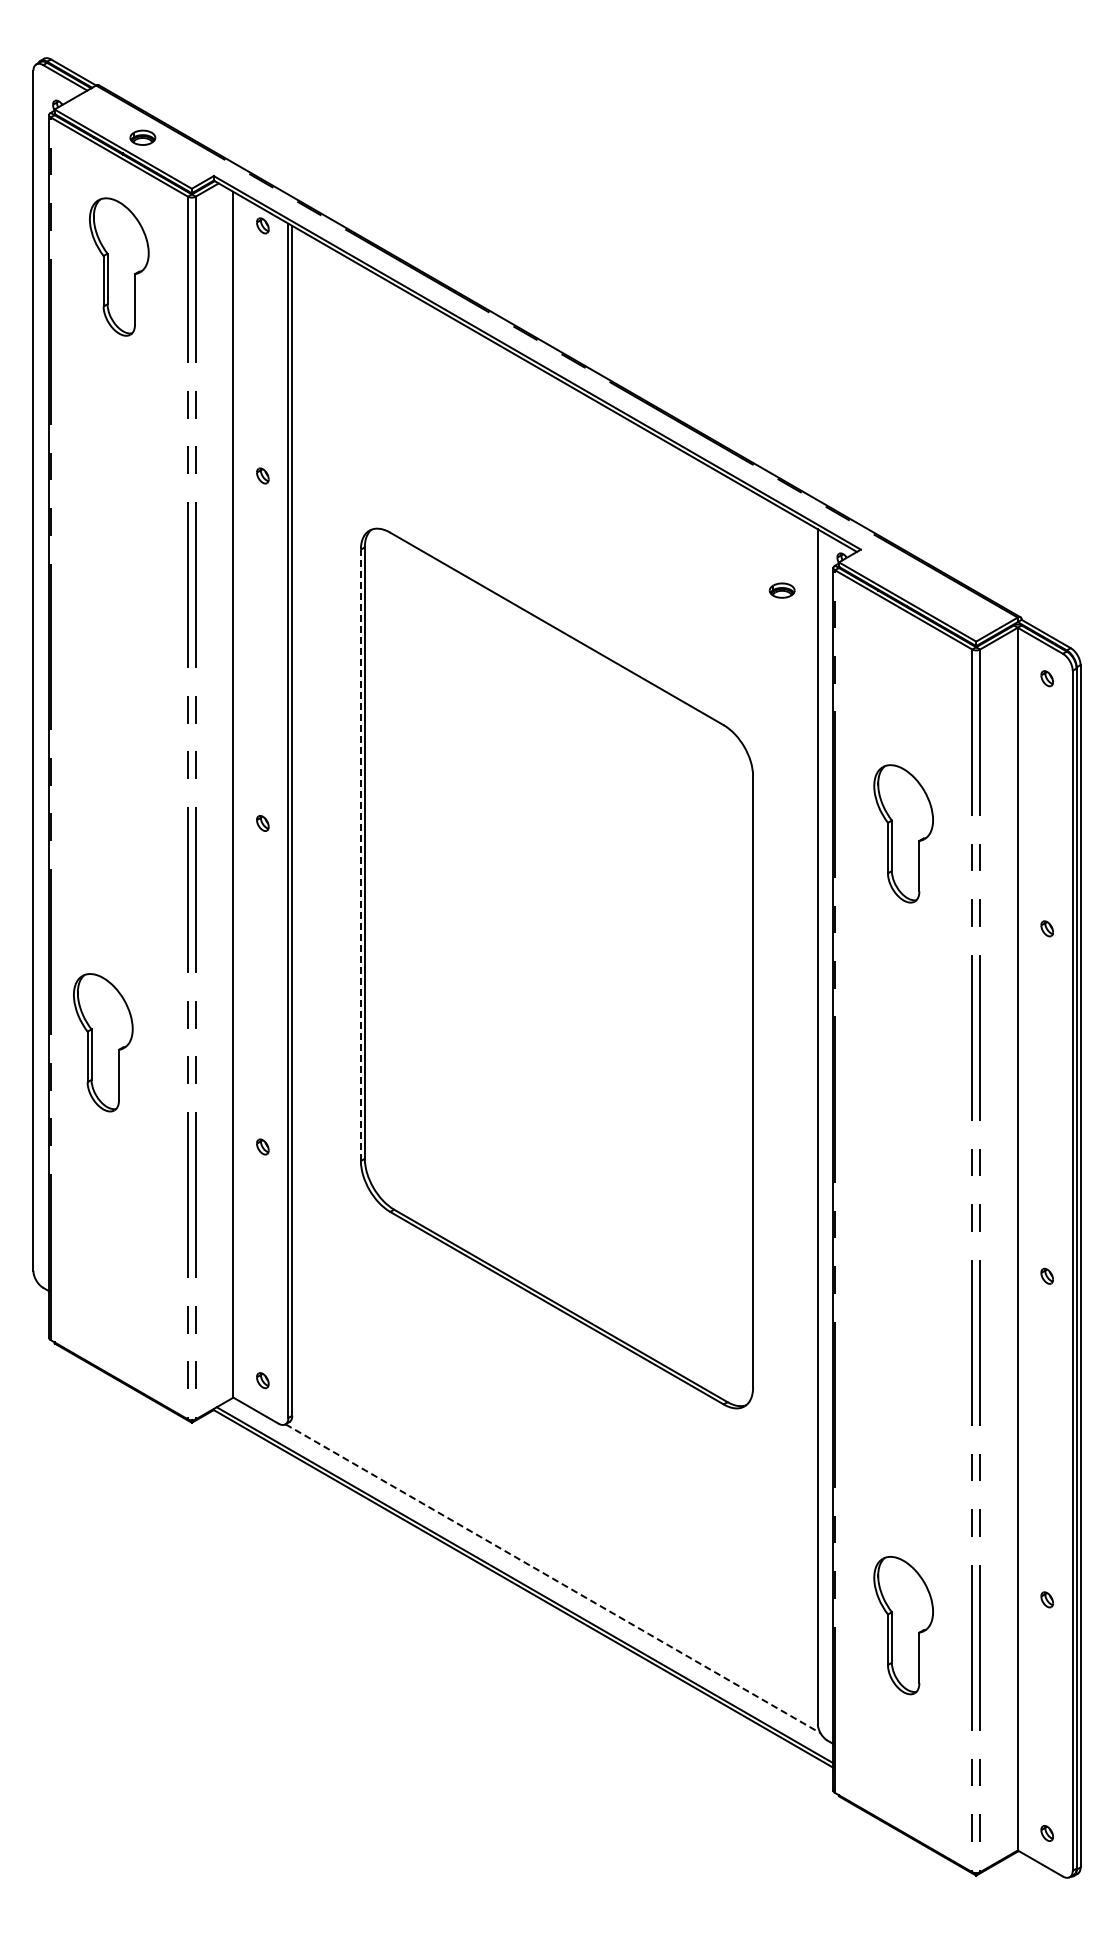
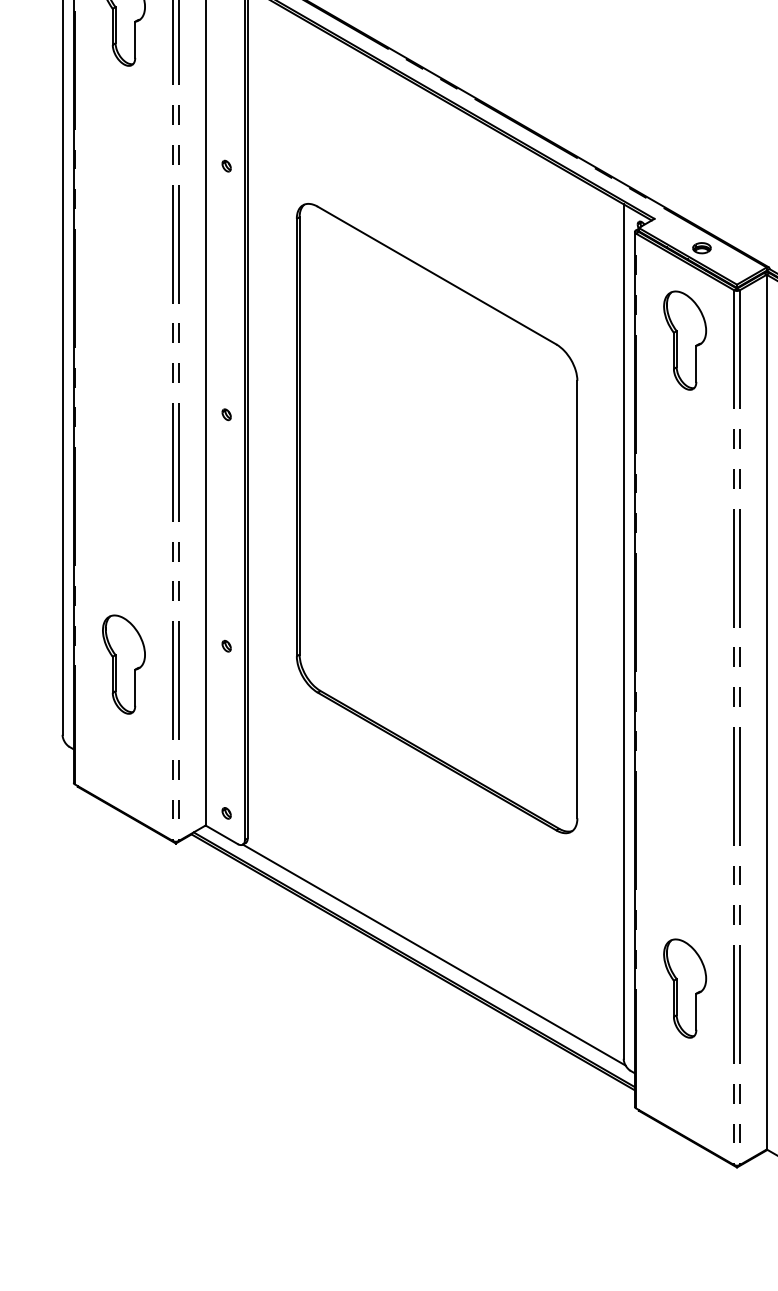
part: (781, 590) -> (701, 248), moved
part: (903, 833) -> (685, 340), moved
line: (360, 855) -> (296, 437), dashed -> solid
part: (103, 1042) -> (124, 664), moved
line: (553, 1578) -> (434, 954), dashed -> solid

